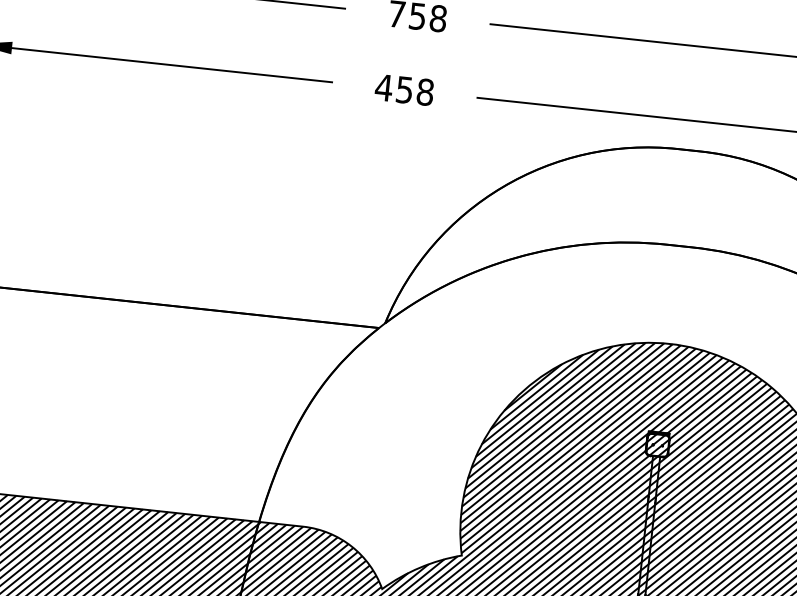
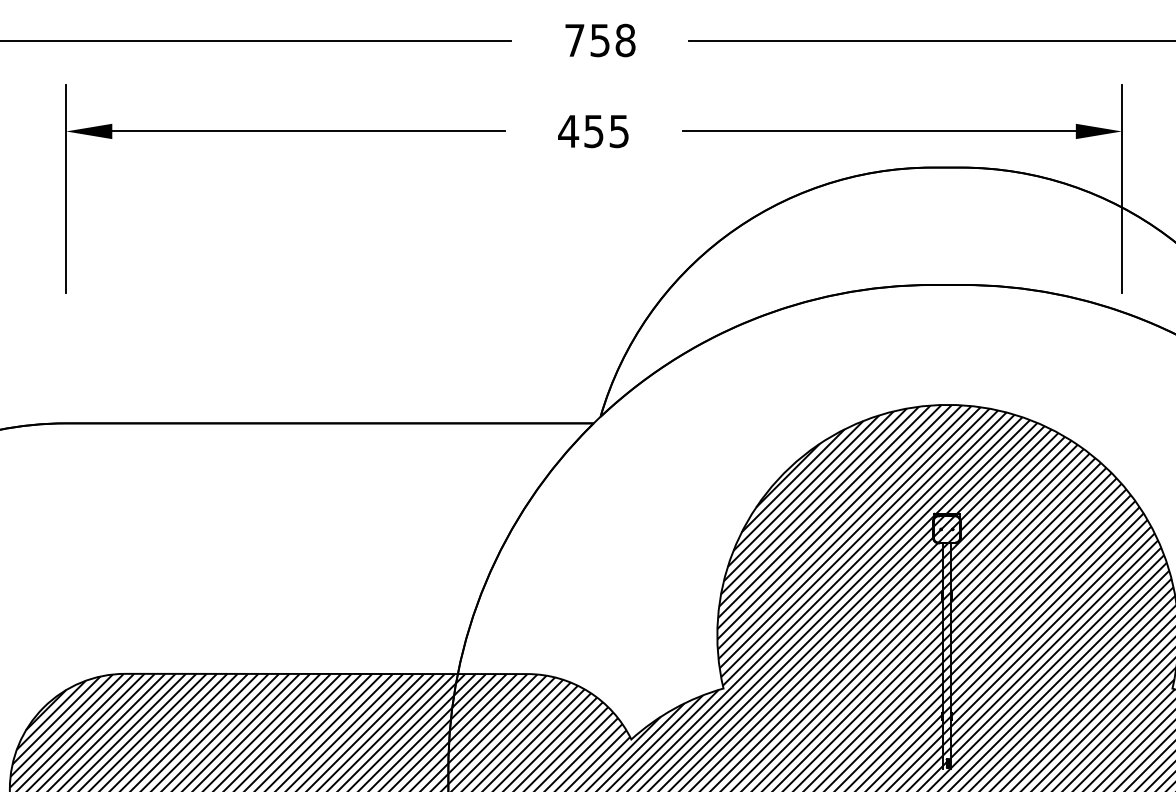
text: (425, 92) -> (619, 131), 458 -> 455

